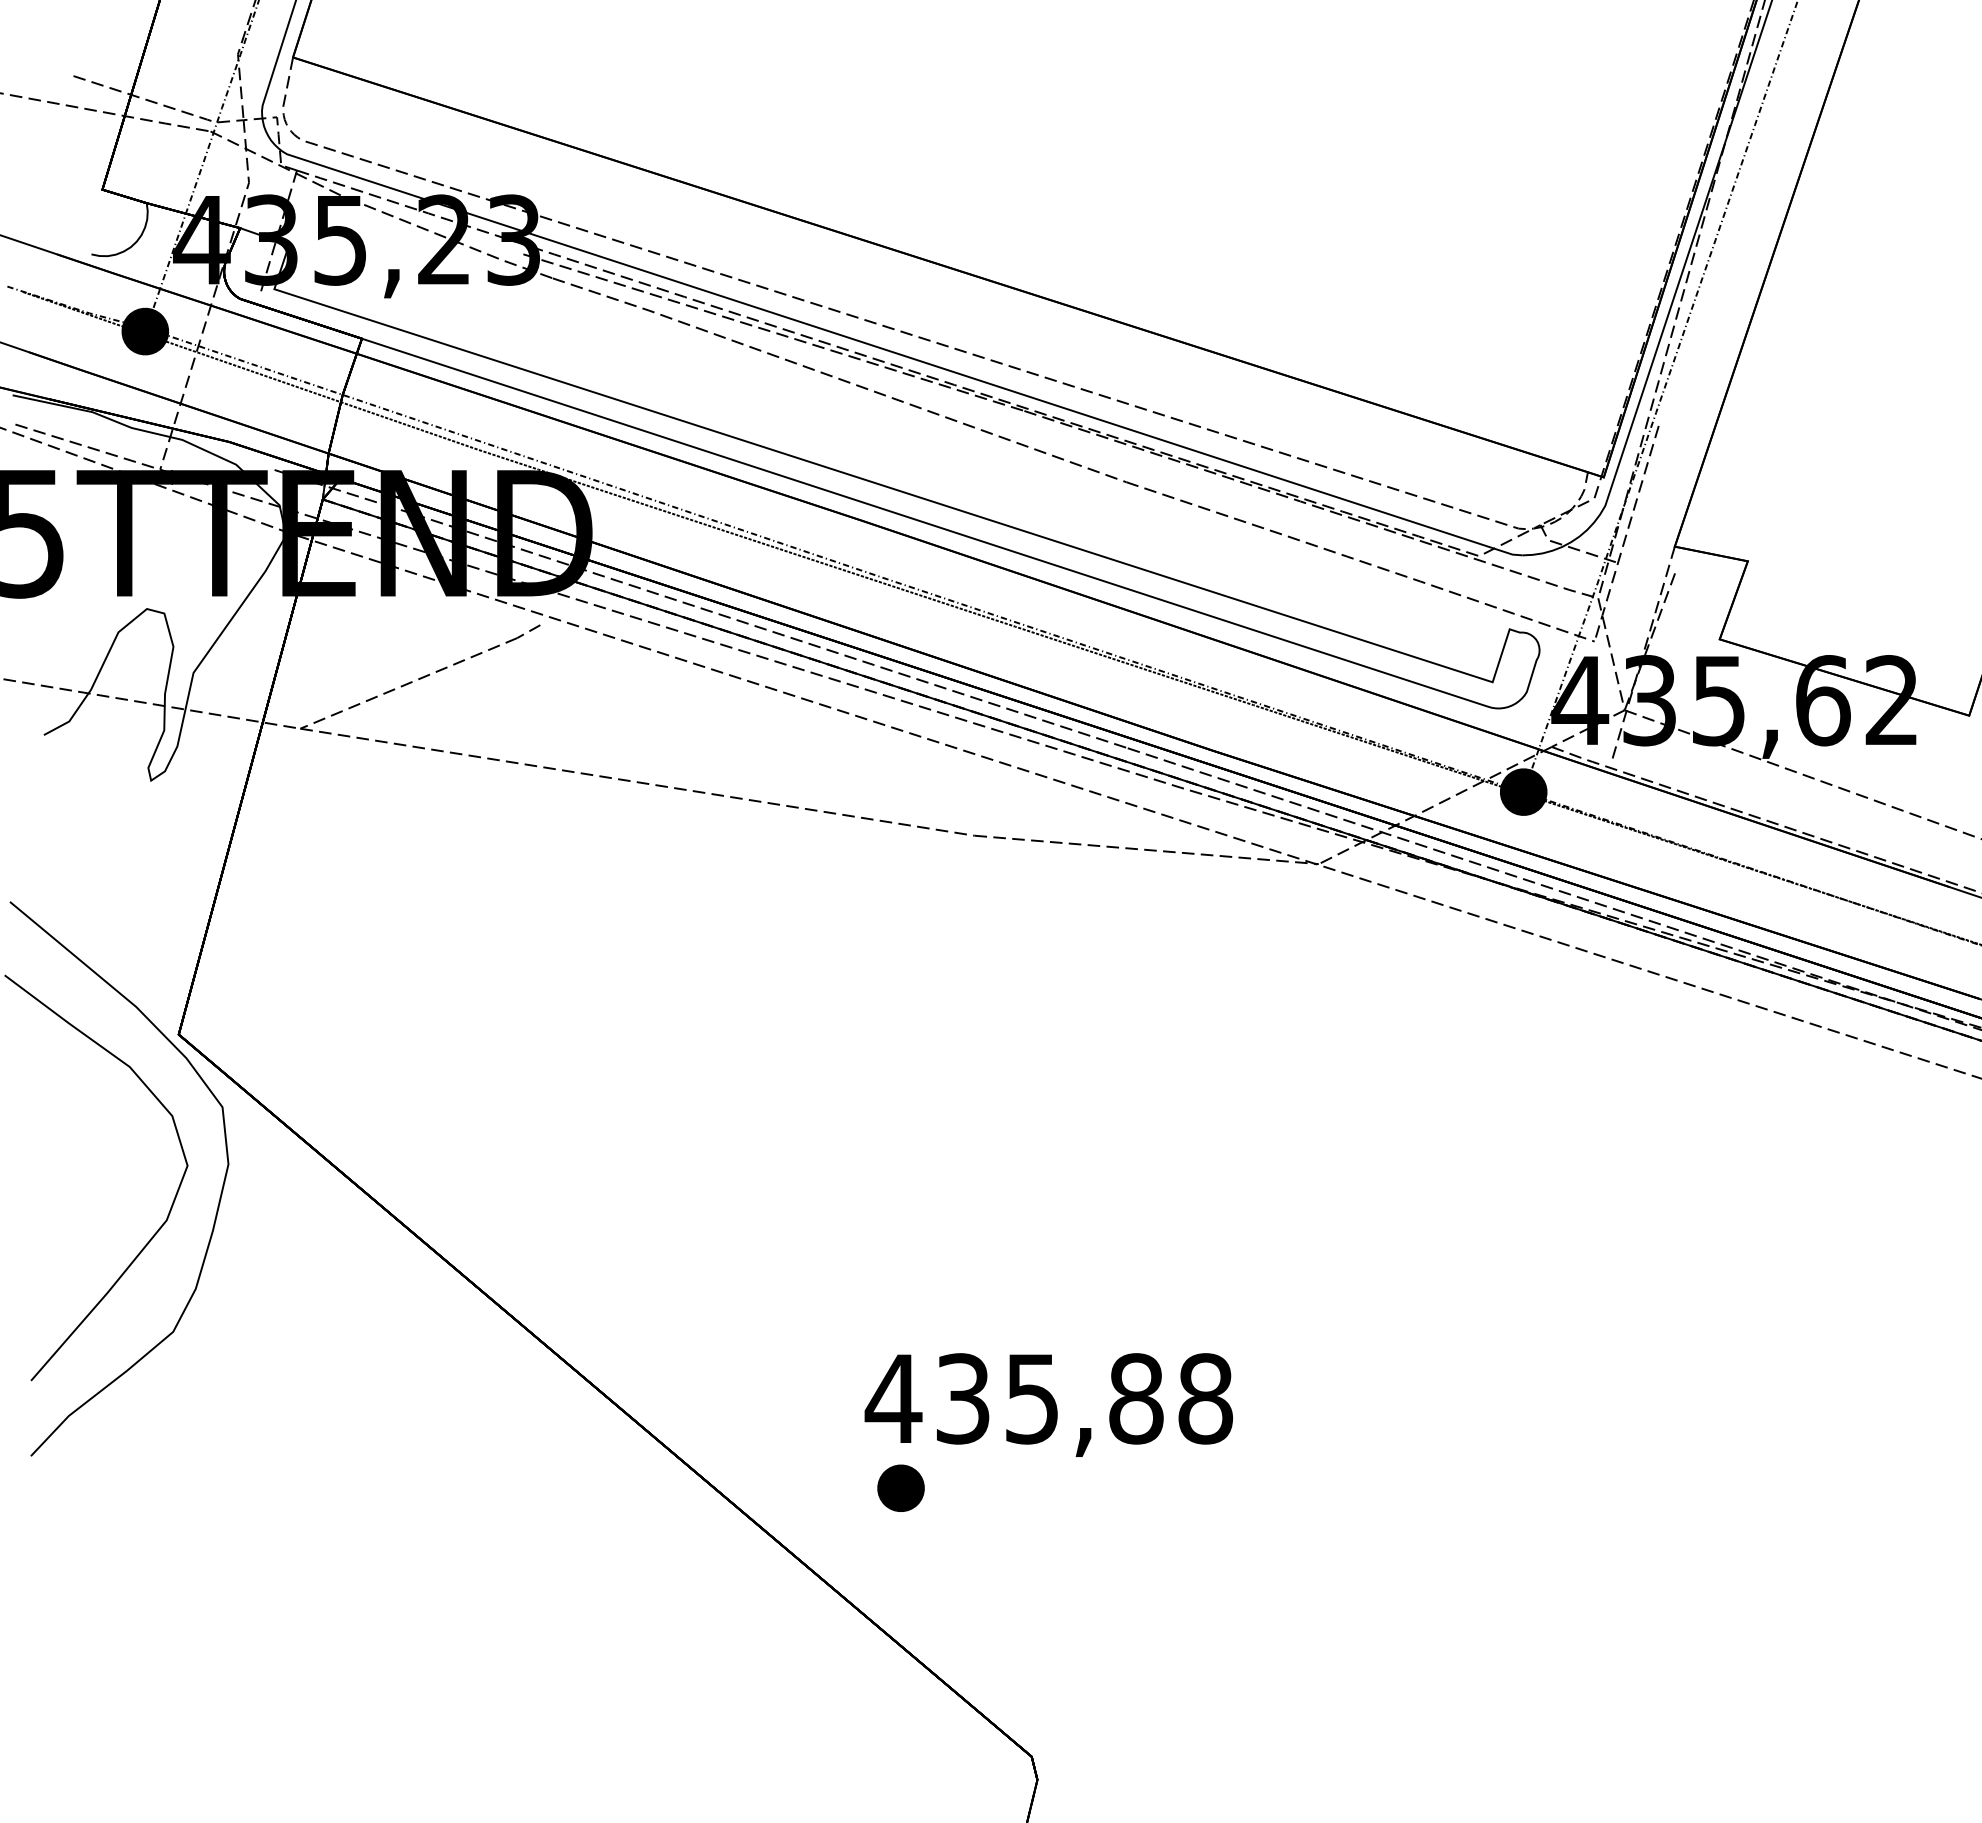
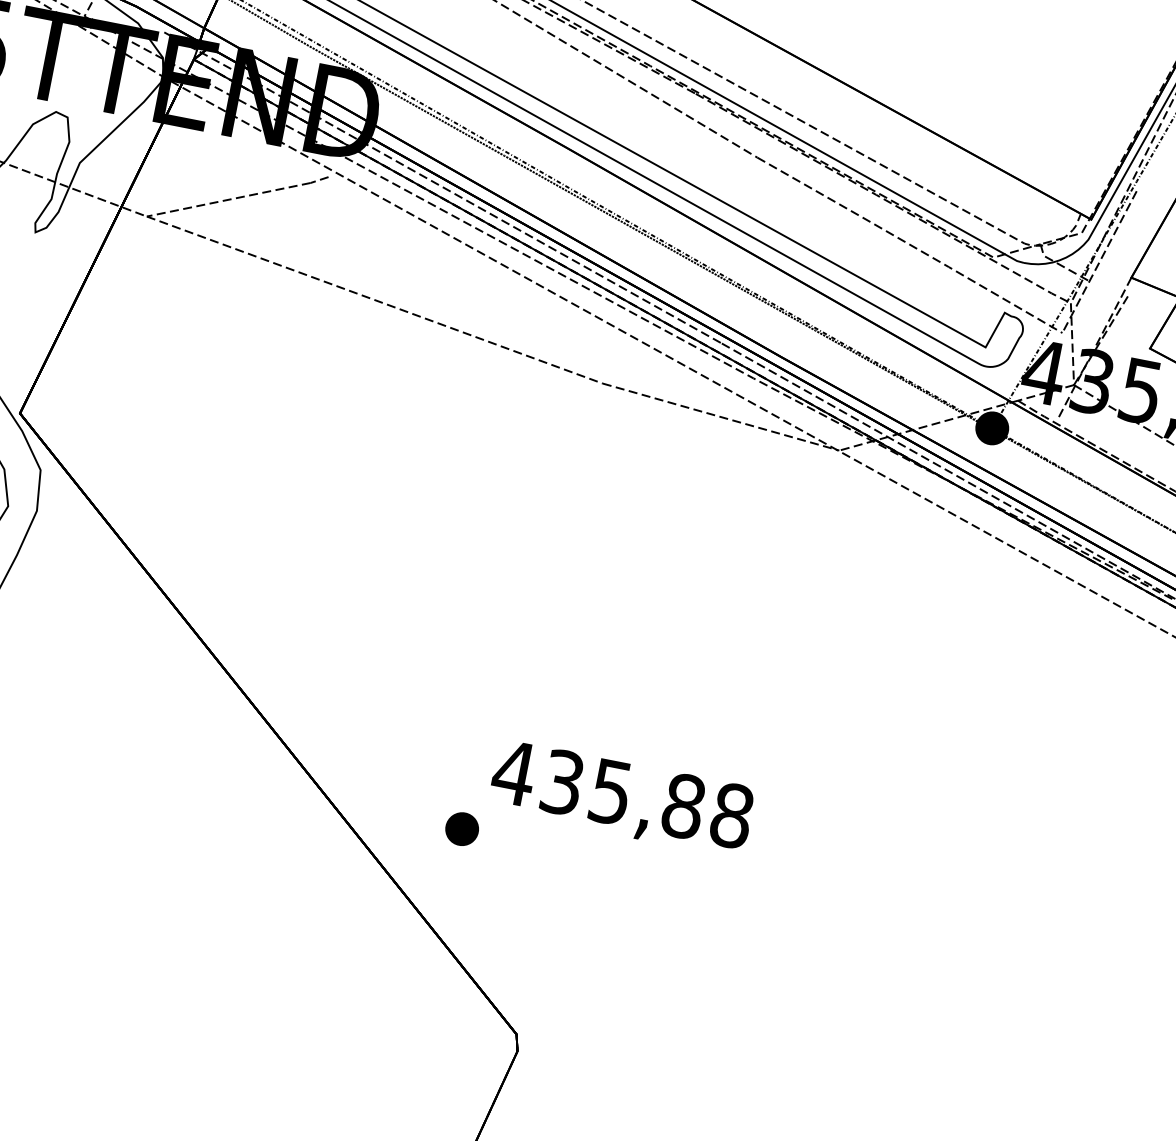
text: (1048, 1404) -> (621, 798), moved

